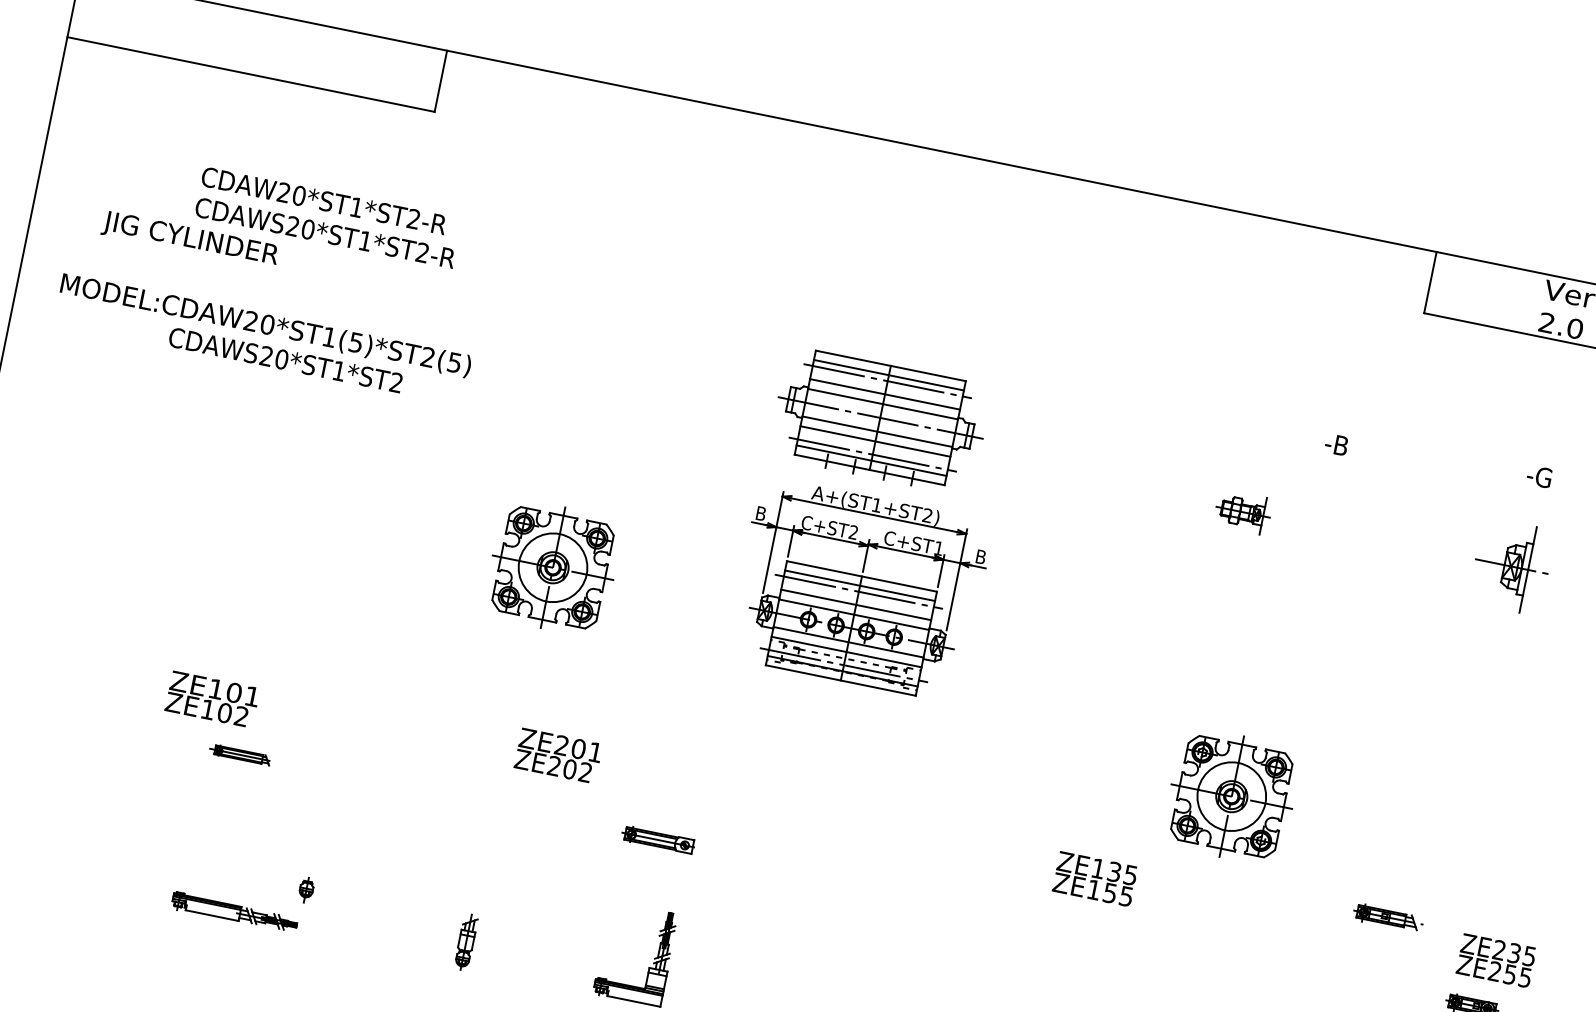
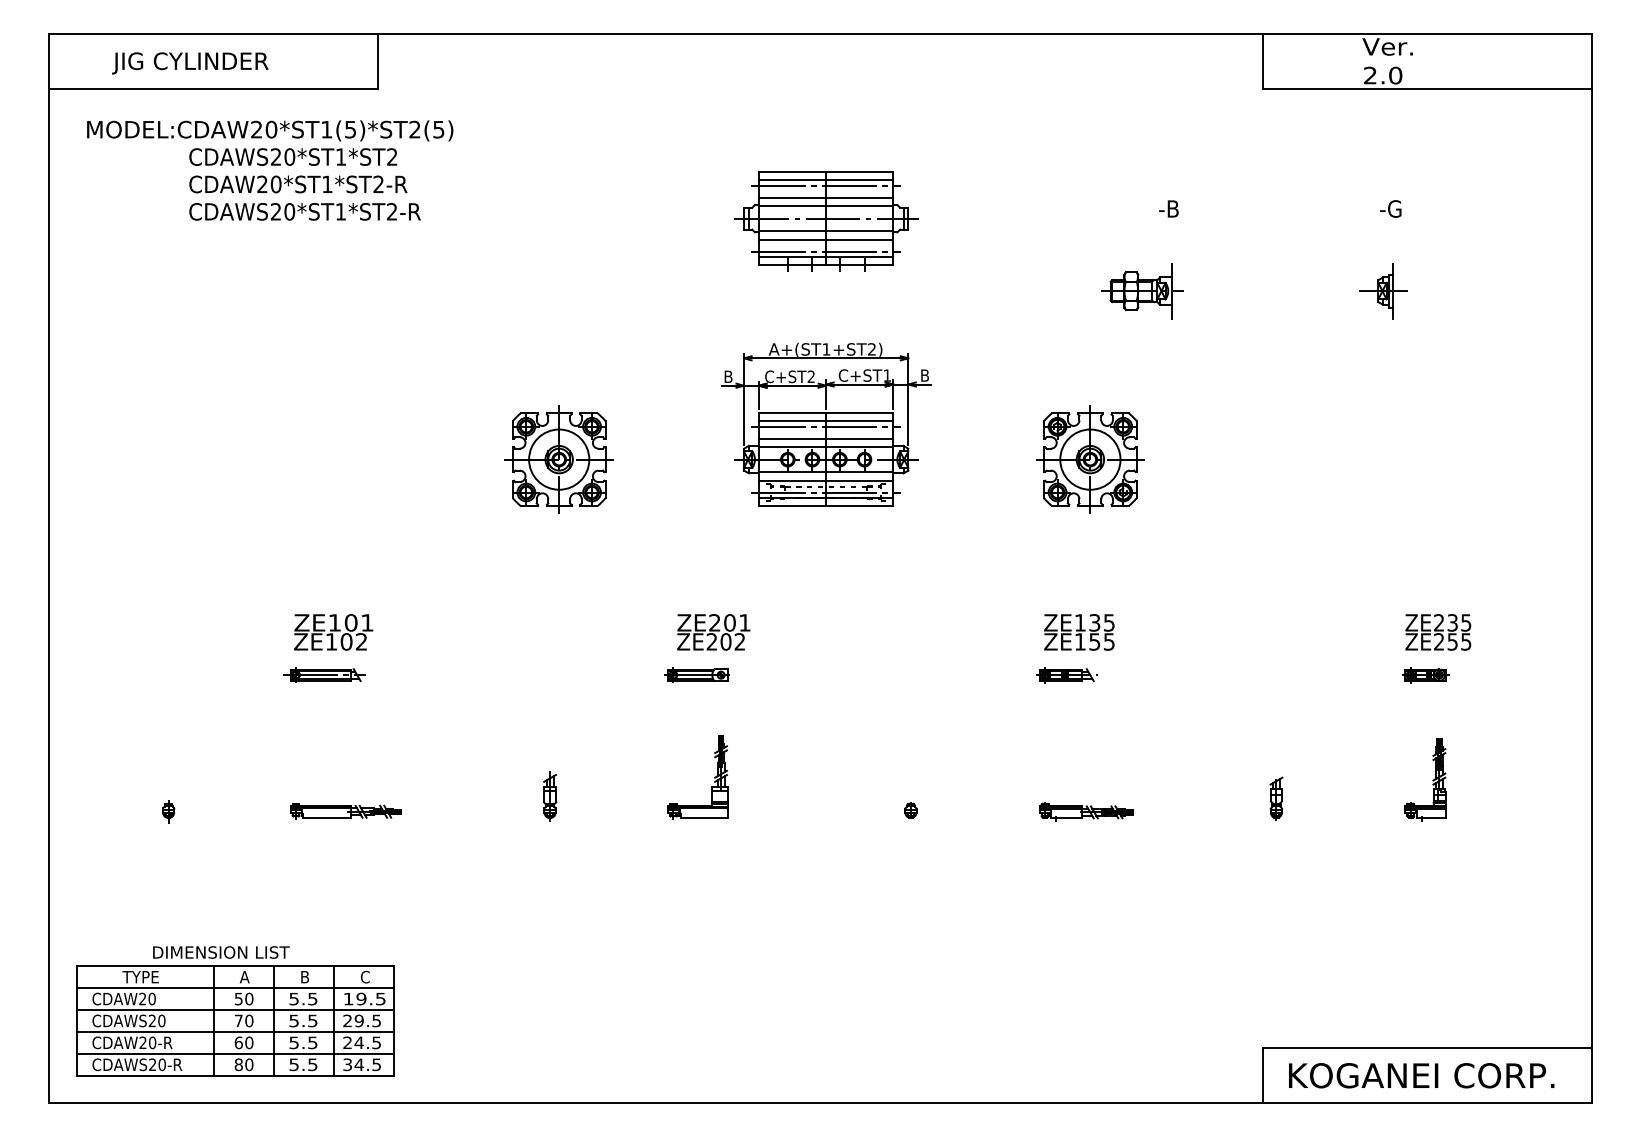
text: (190, 240) -> (190, 63), moved
text: (263, 338) -> (270, 142), moved
part: (879, 421) -> (826, 221), moved
text: (1336, 444) -> (1168, 208), moved
part: (1243, 512) -> (1142, 291), size x1.67
part: (1512, 567) -> (1383, 291), size x0.71
text: (212, 699) -> (333, 632), moved
part: (241, 754) -> (324, 674), size x1.43
text: (558, 756) -> (713, 632), moved
part: (1231, 796) -> (1090, 459), moved
part: (306, 889) -> (168, 811), moved
part: (1387, 917) -> (1066, 675), moved

